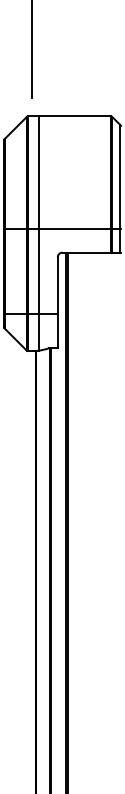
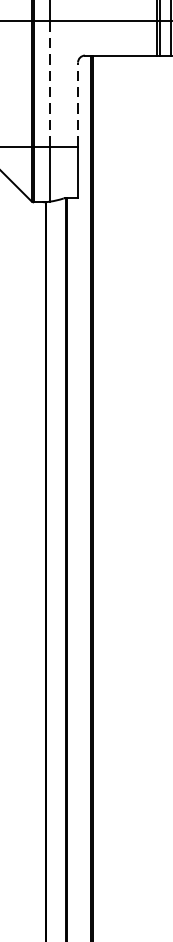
line: (39, 270) -> (50, 82), solid -> dashed
line: (57, 284) -> (77, 103), solid -> dashed

